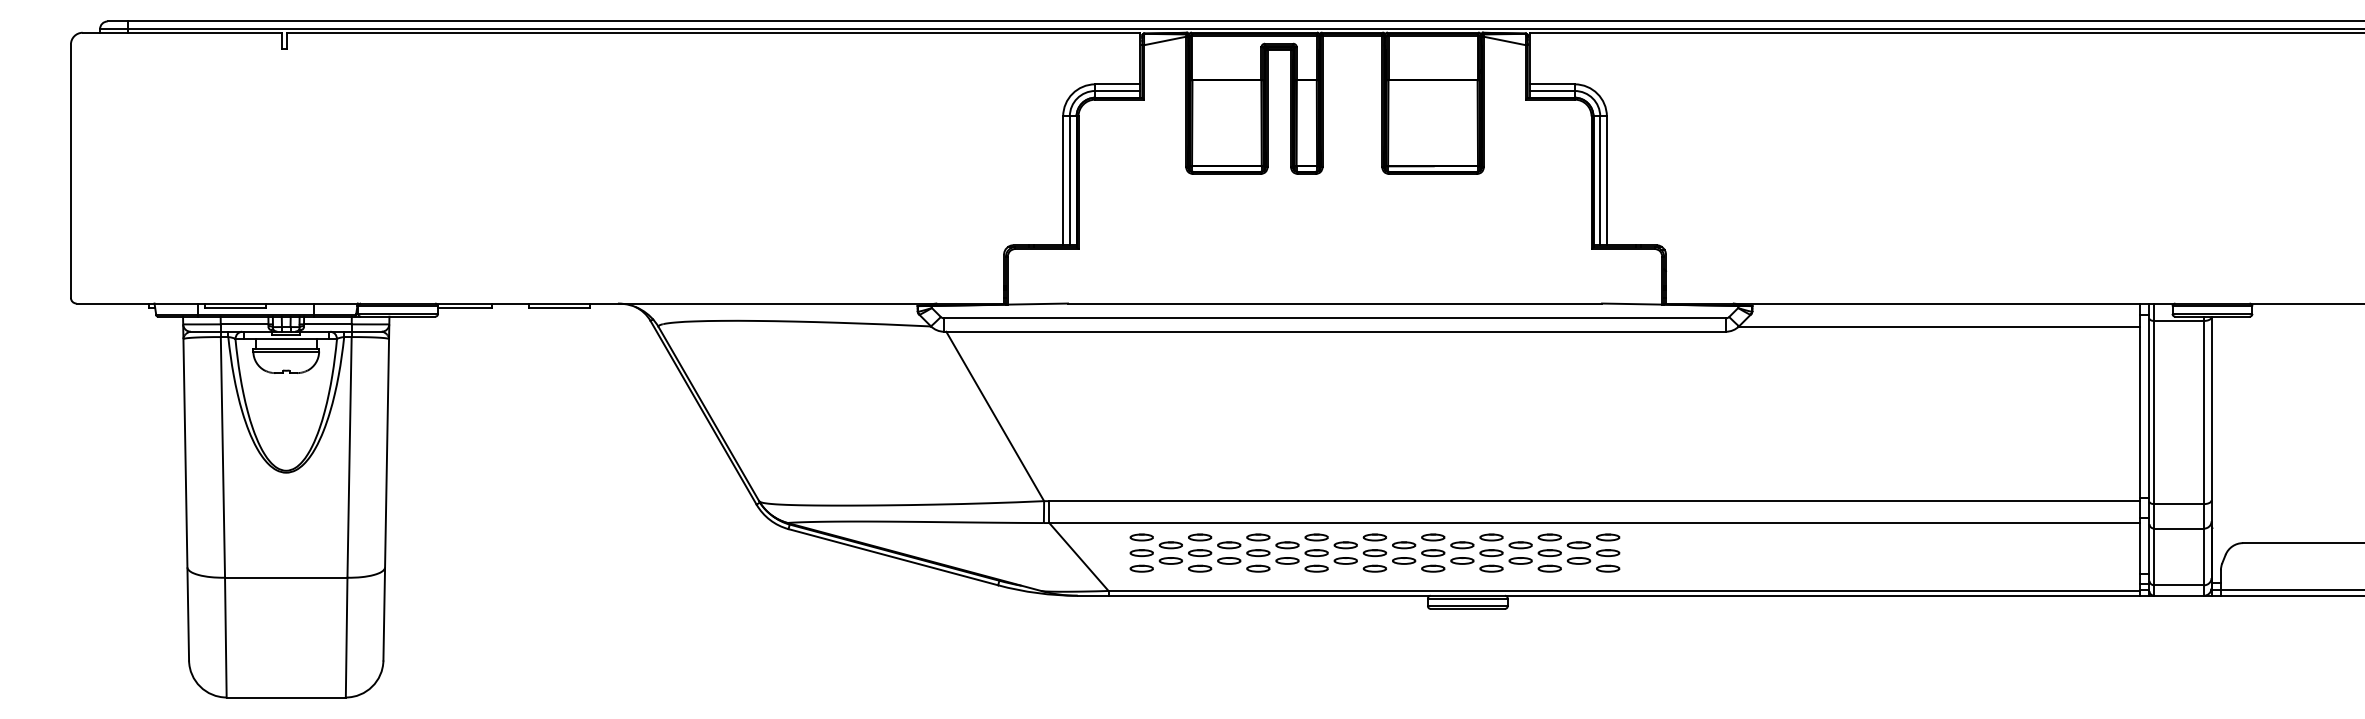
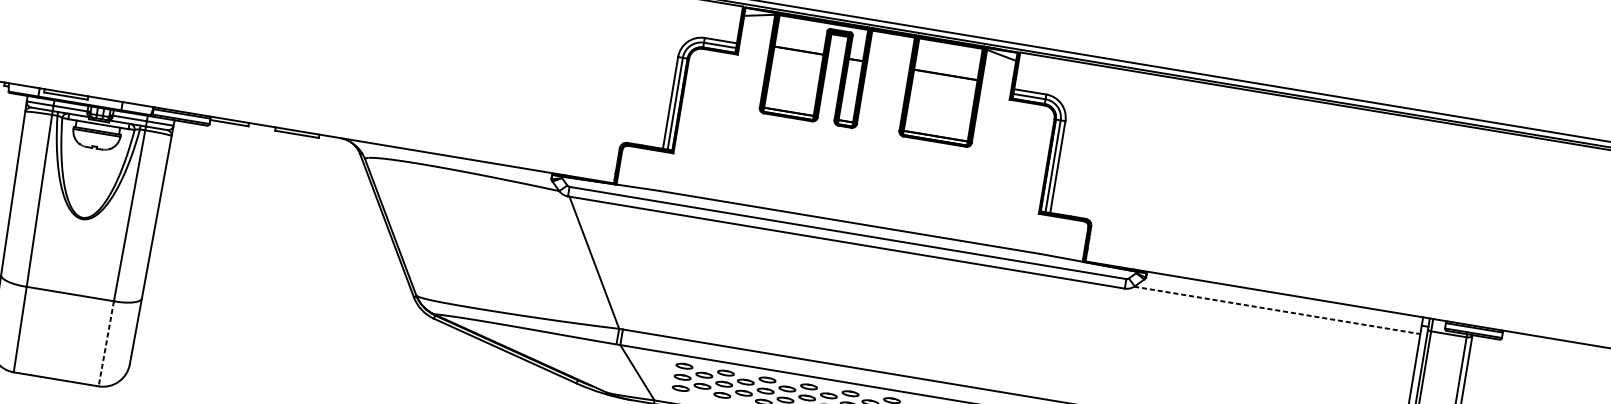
line: (1939, 327) -> (1277, 310), solid -> dashed
line: (346, 637) -> (106, 343), solid -> dashed

